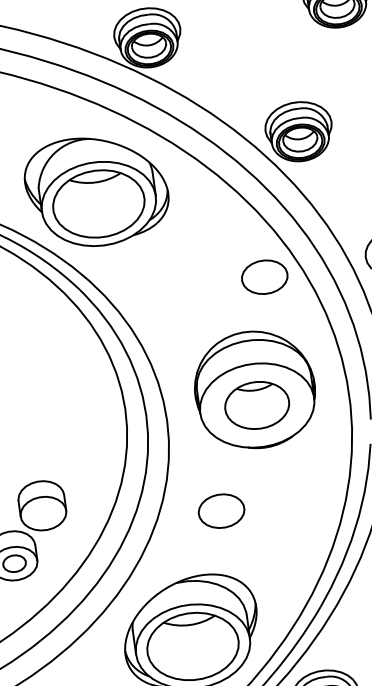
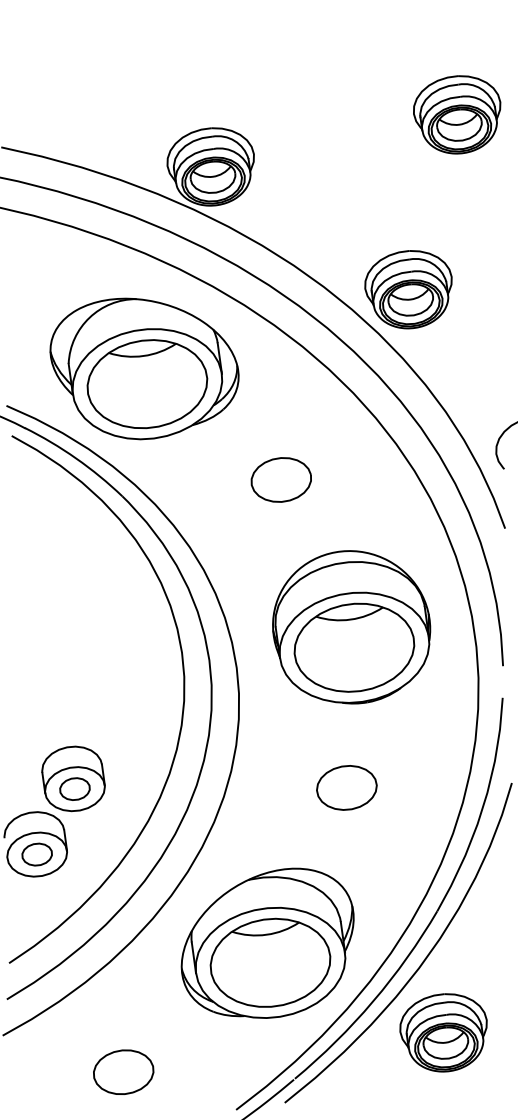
part: (264, 276) -> (280, 479), moved
part: (257, 405) -> (354, 647), size x1.43
part: (221, 510) -> (346, 787), moved
part: (43, 513) -> (74, 788), added

